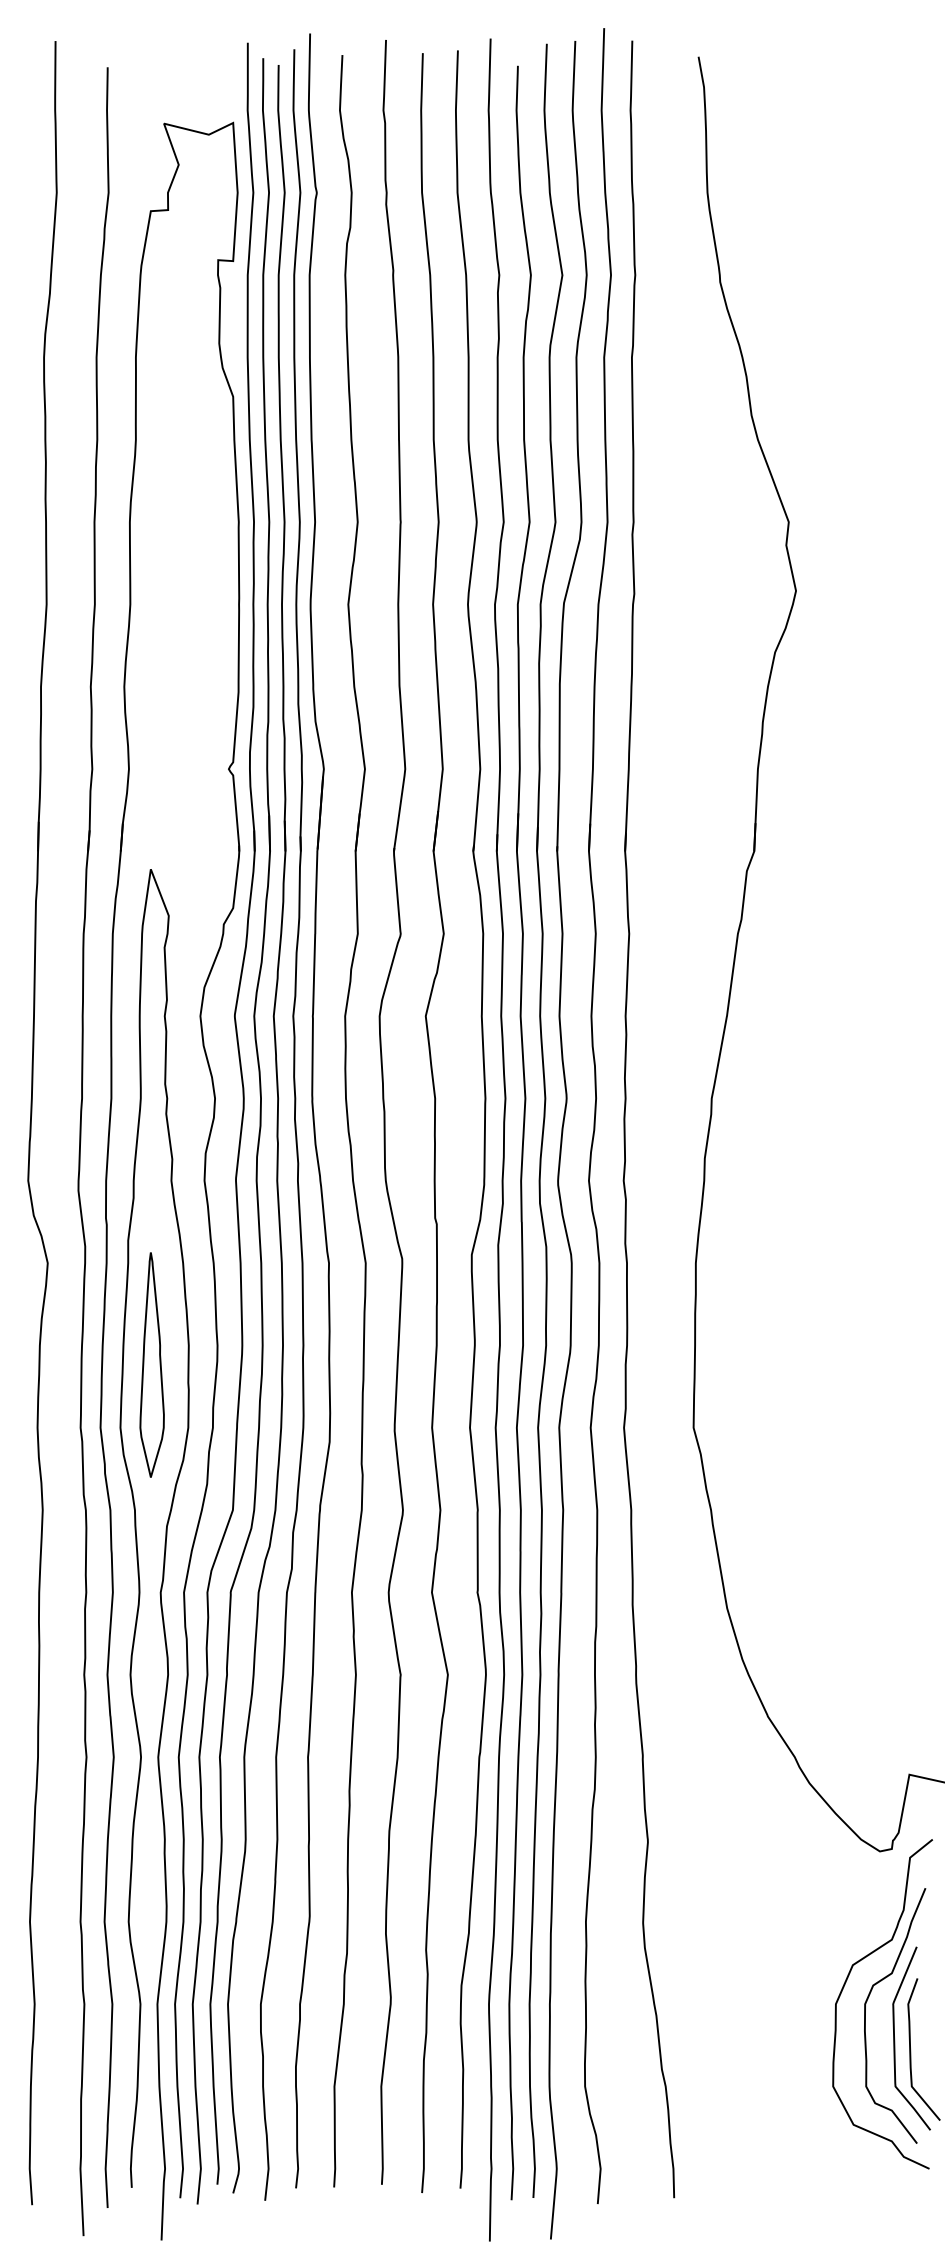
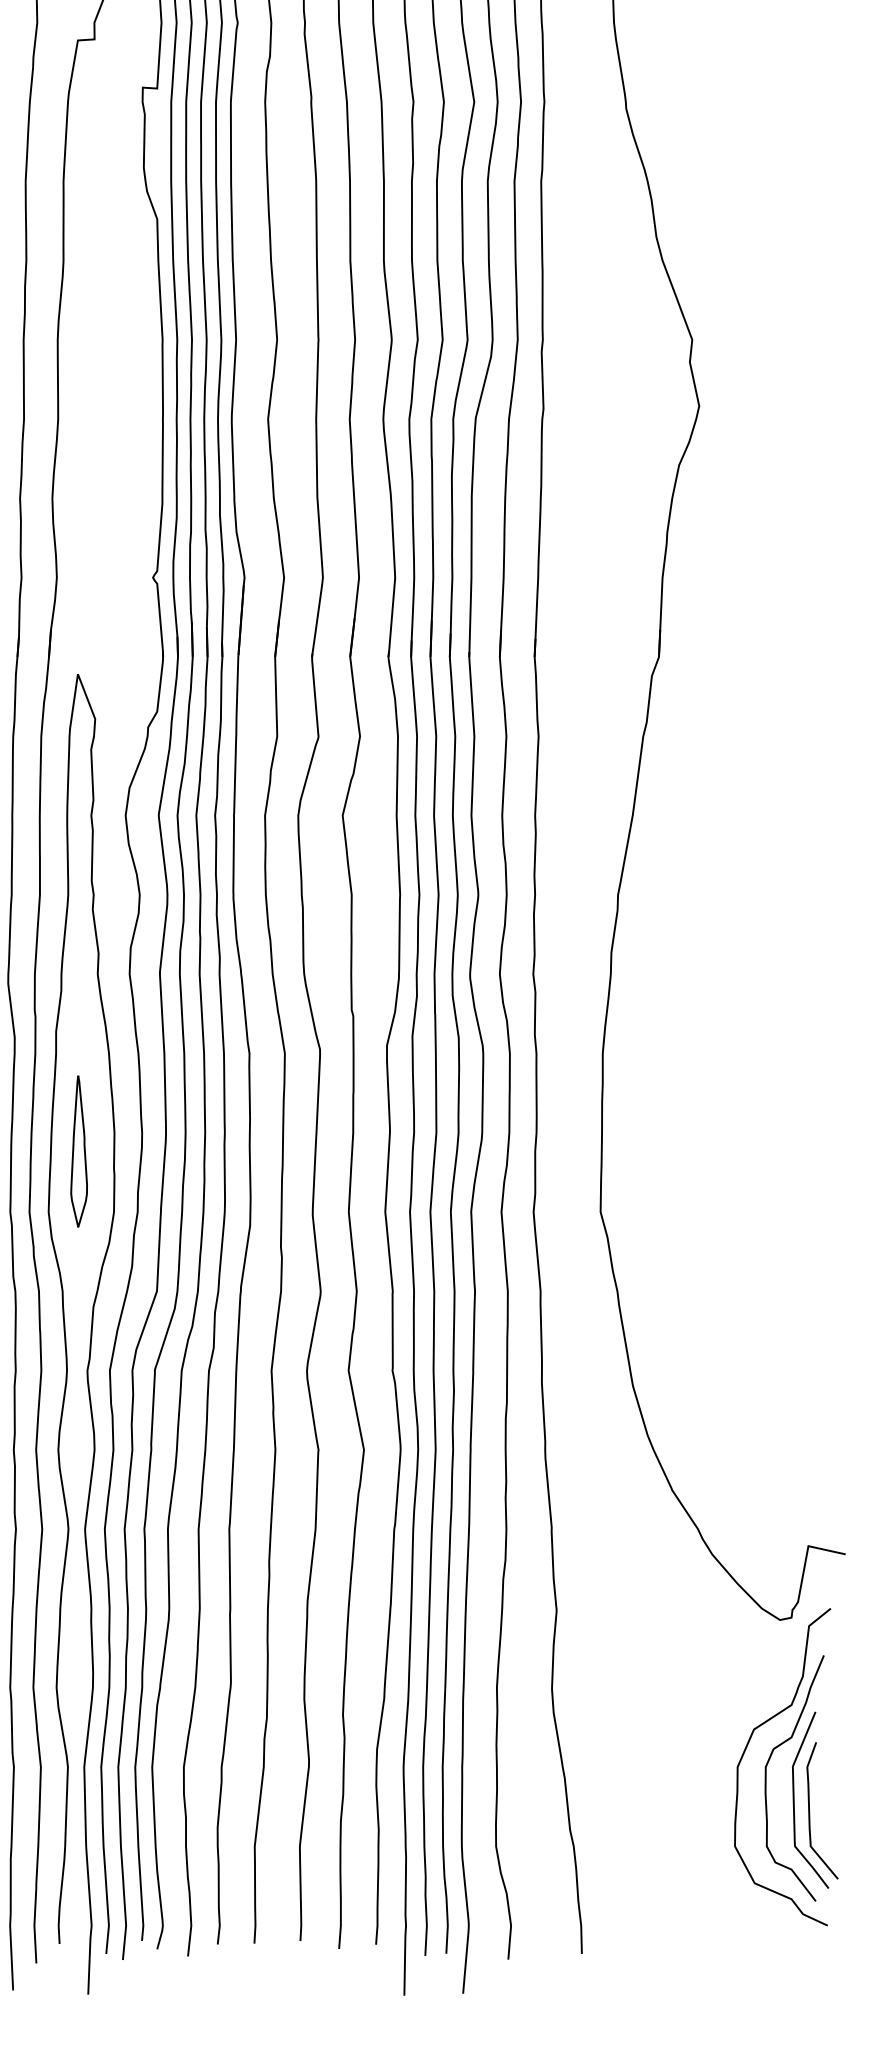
part: (151, 1364) -> (78, 1151), size x0.7

